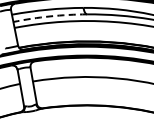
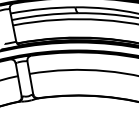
arc: (50, 16) -> (45, 15), dashed -> solid

